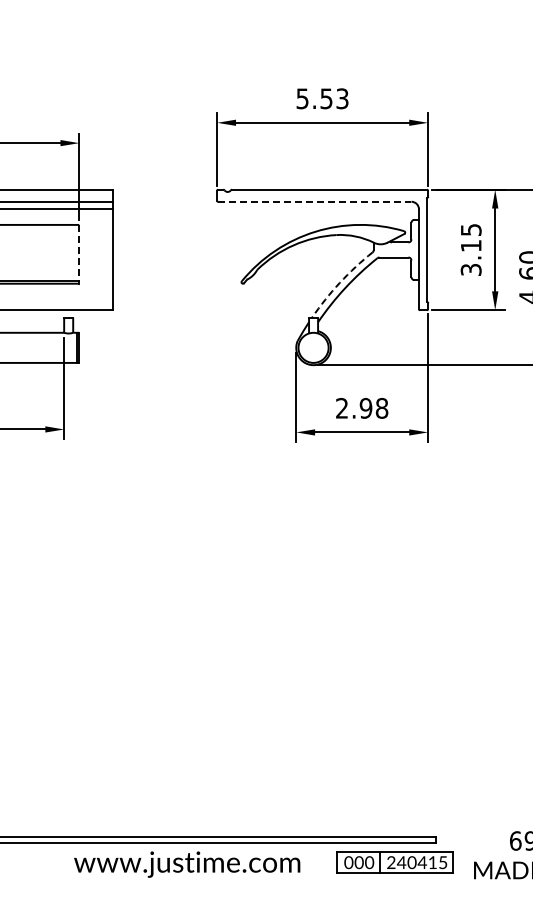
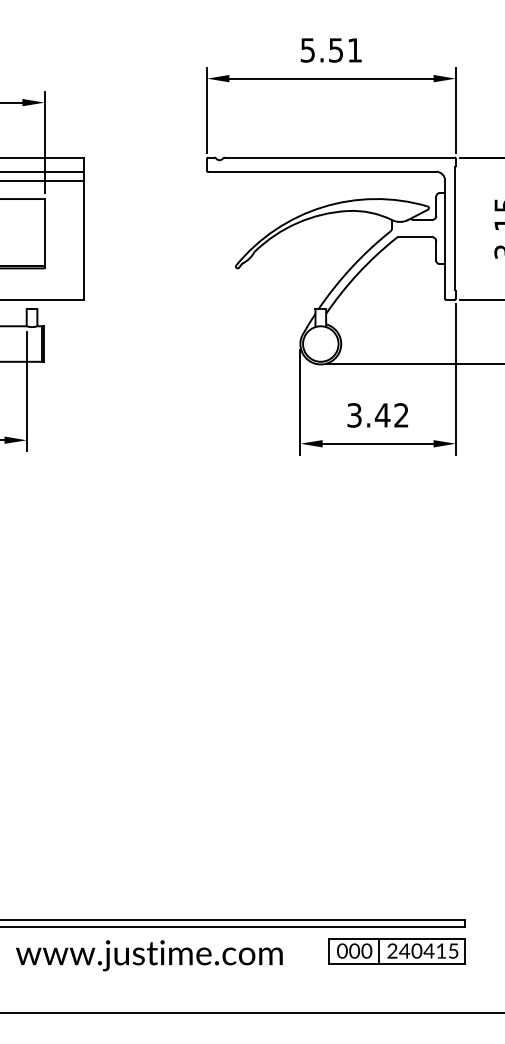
text: (342, 98) -> (354, 49), 5.53 -> 5.51
line: (314, 201) -> (321, 171), dashed -> solid
line: (79, 253) -> (44, 232), dashed -> solid
arc: (339, 282) -> (351, 266), dashed -> solid
text: (362, 408) -> (378, 415), 2.98 -> 3.42
part: (394, 862) -> (396, 950), moved
text: (187, 864) -> (149, 955), moved

